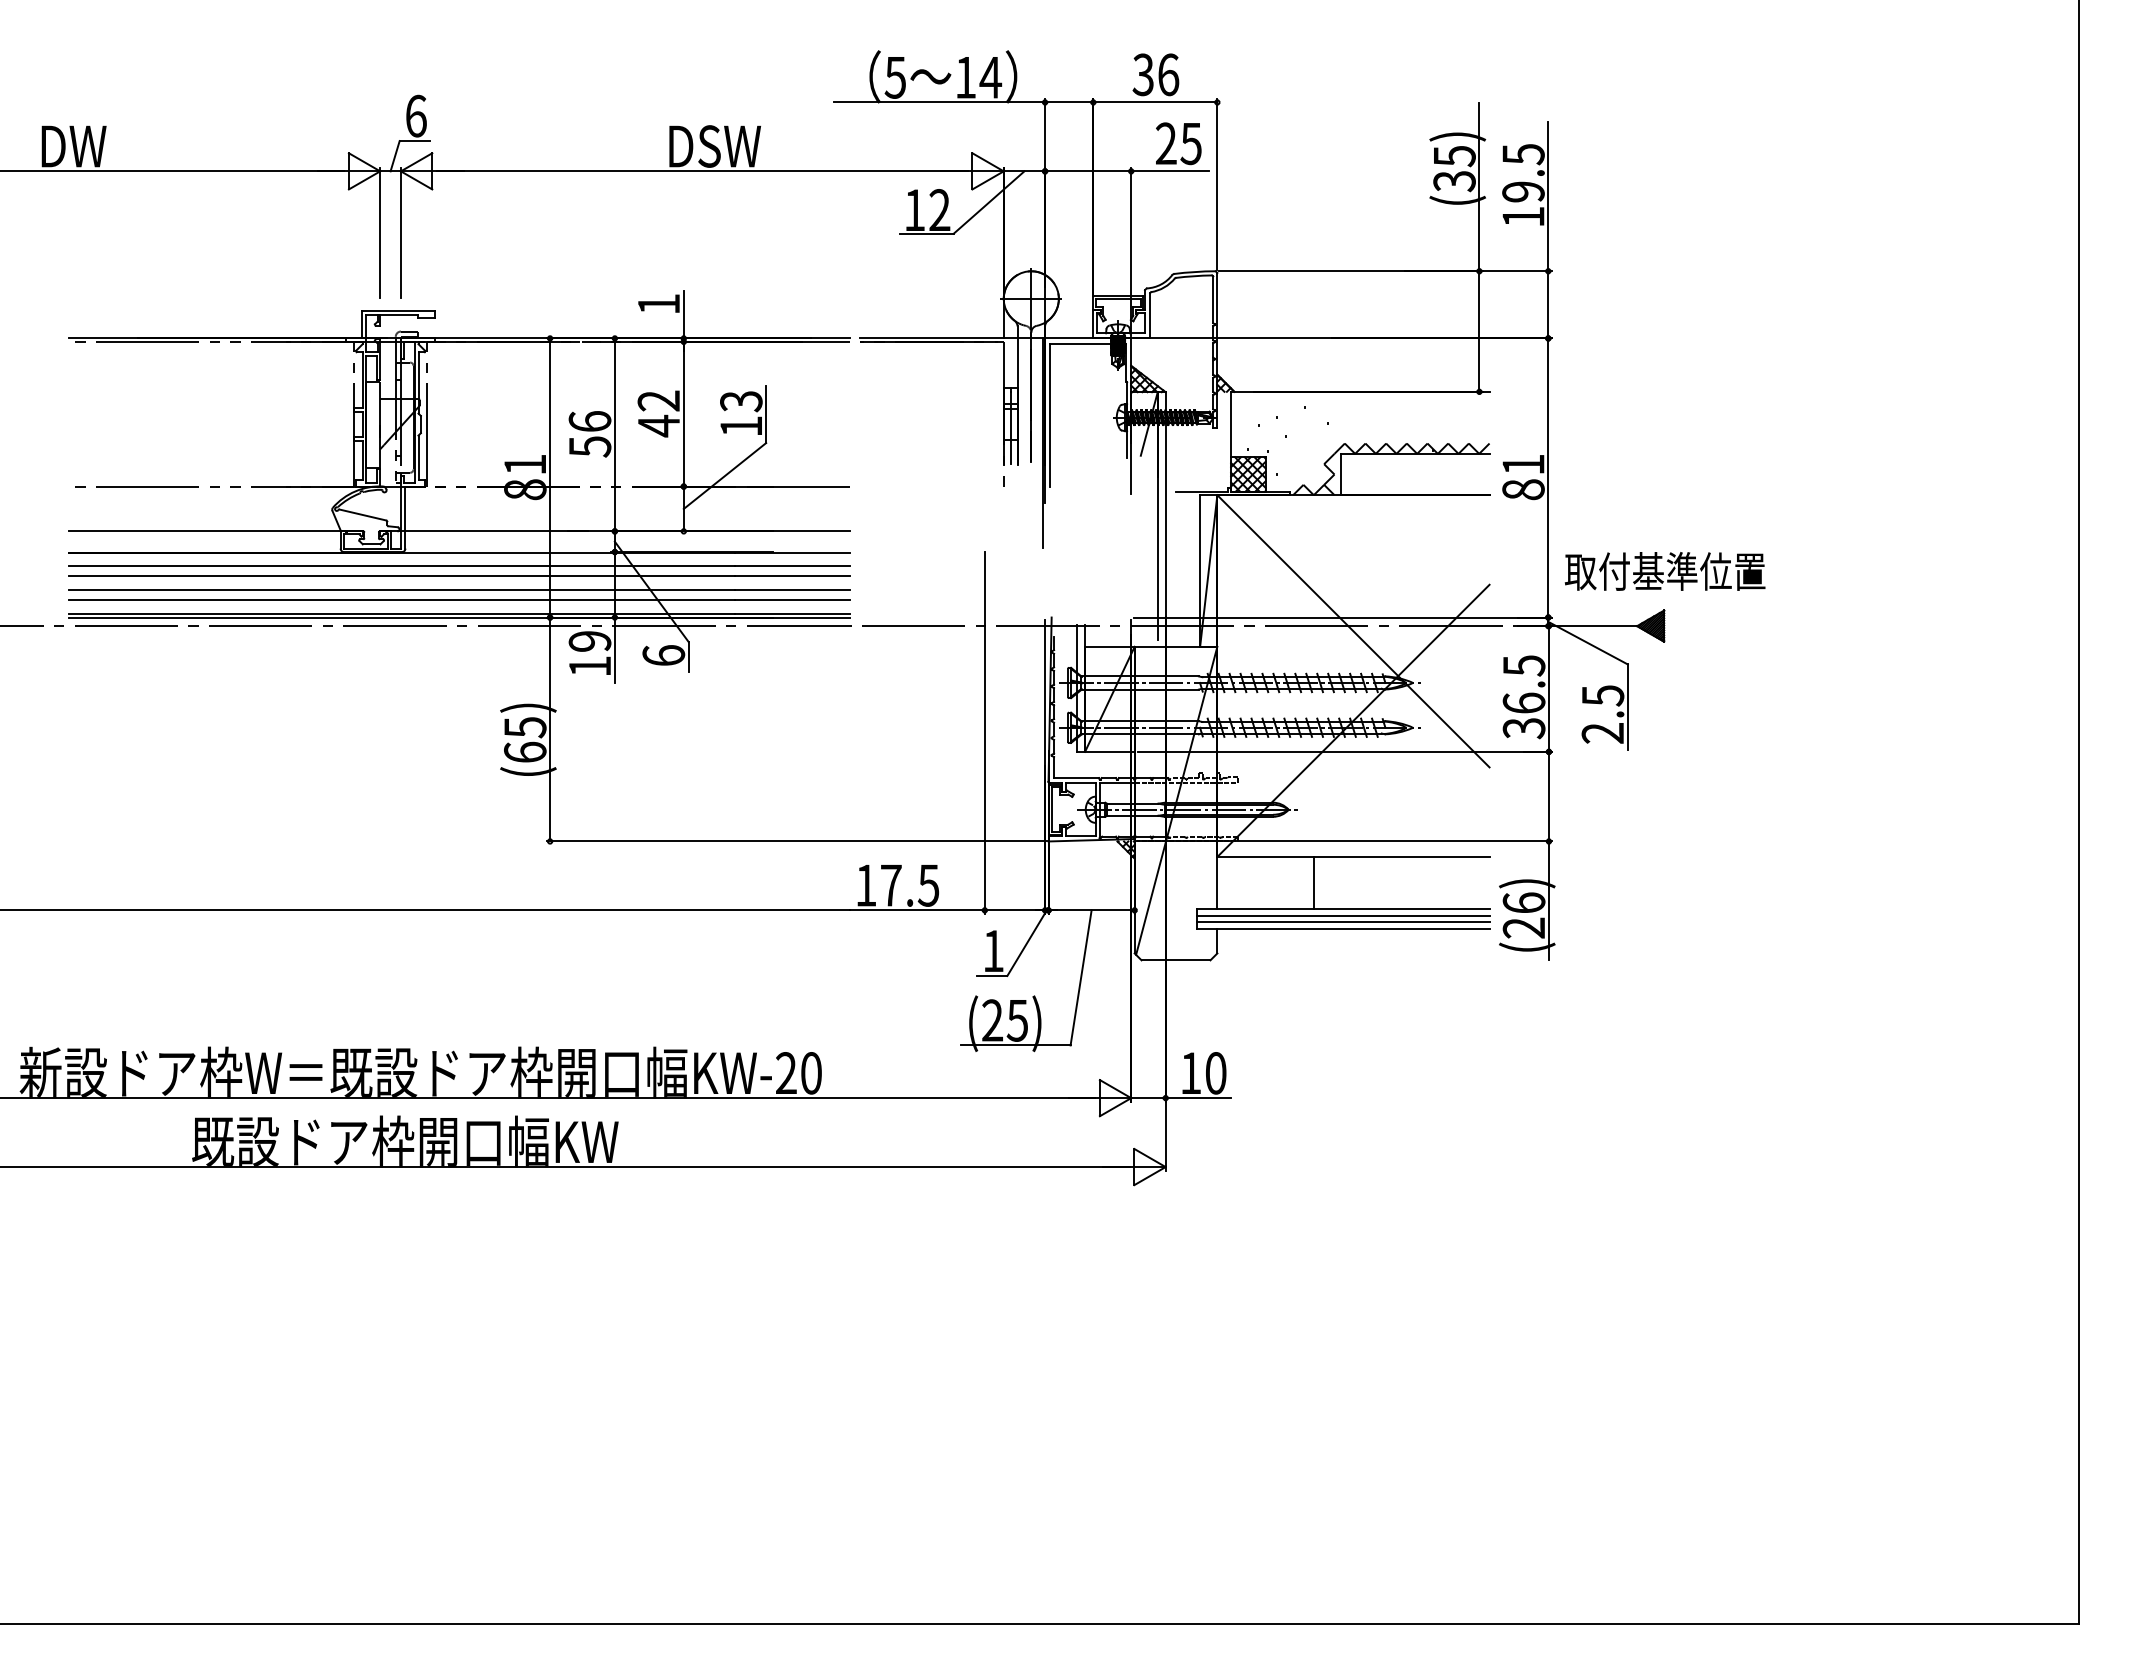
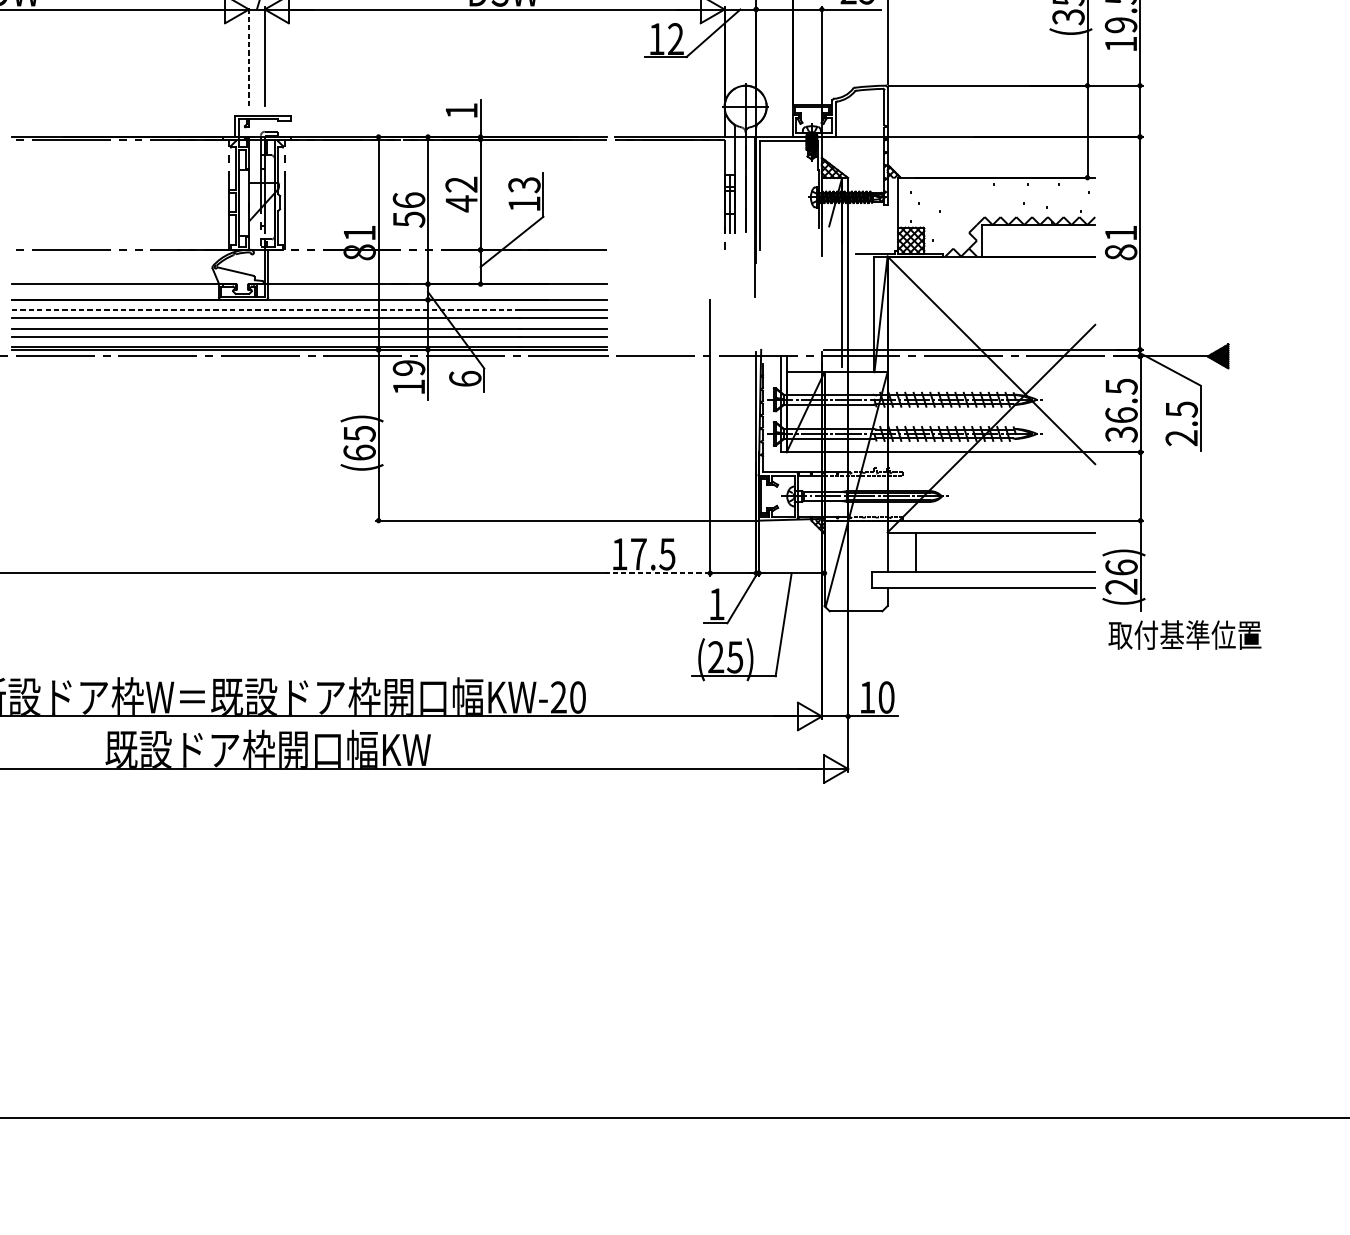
line: (380, 232) -> (249, 56), solid -> dashed
line: (402, 565) -> (266, 310), solid -> dashed
text: (1664, 571) -> (1184, 635), moved
line: (1313, 882) -> (915, 551), moved
line: (917, 910) -> (658, 573), solid -> dashed
line: (1342, 915) -> (983, 577), removed
line: (1342, 922) -> (983, 582), removed

